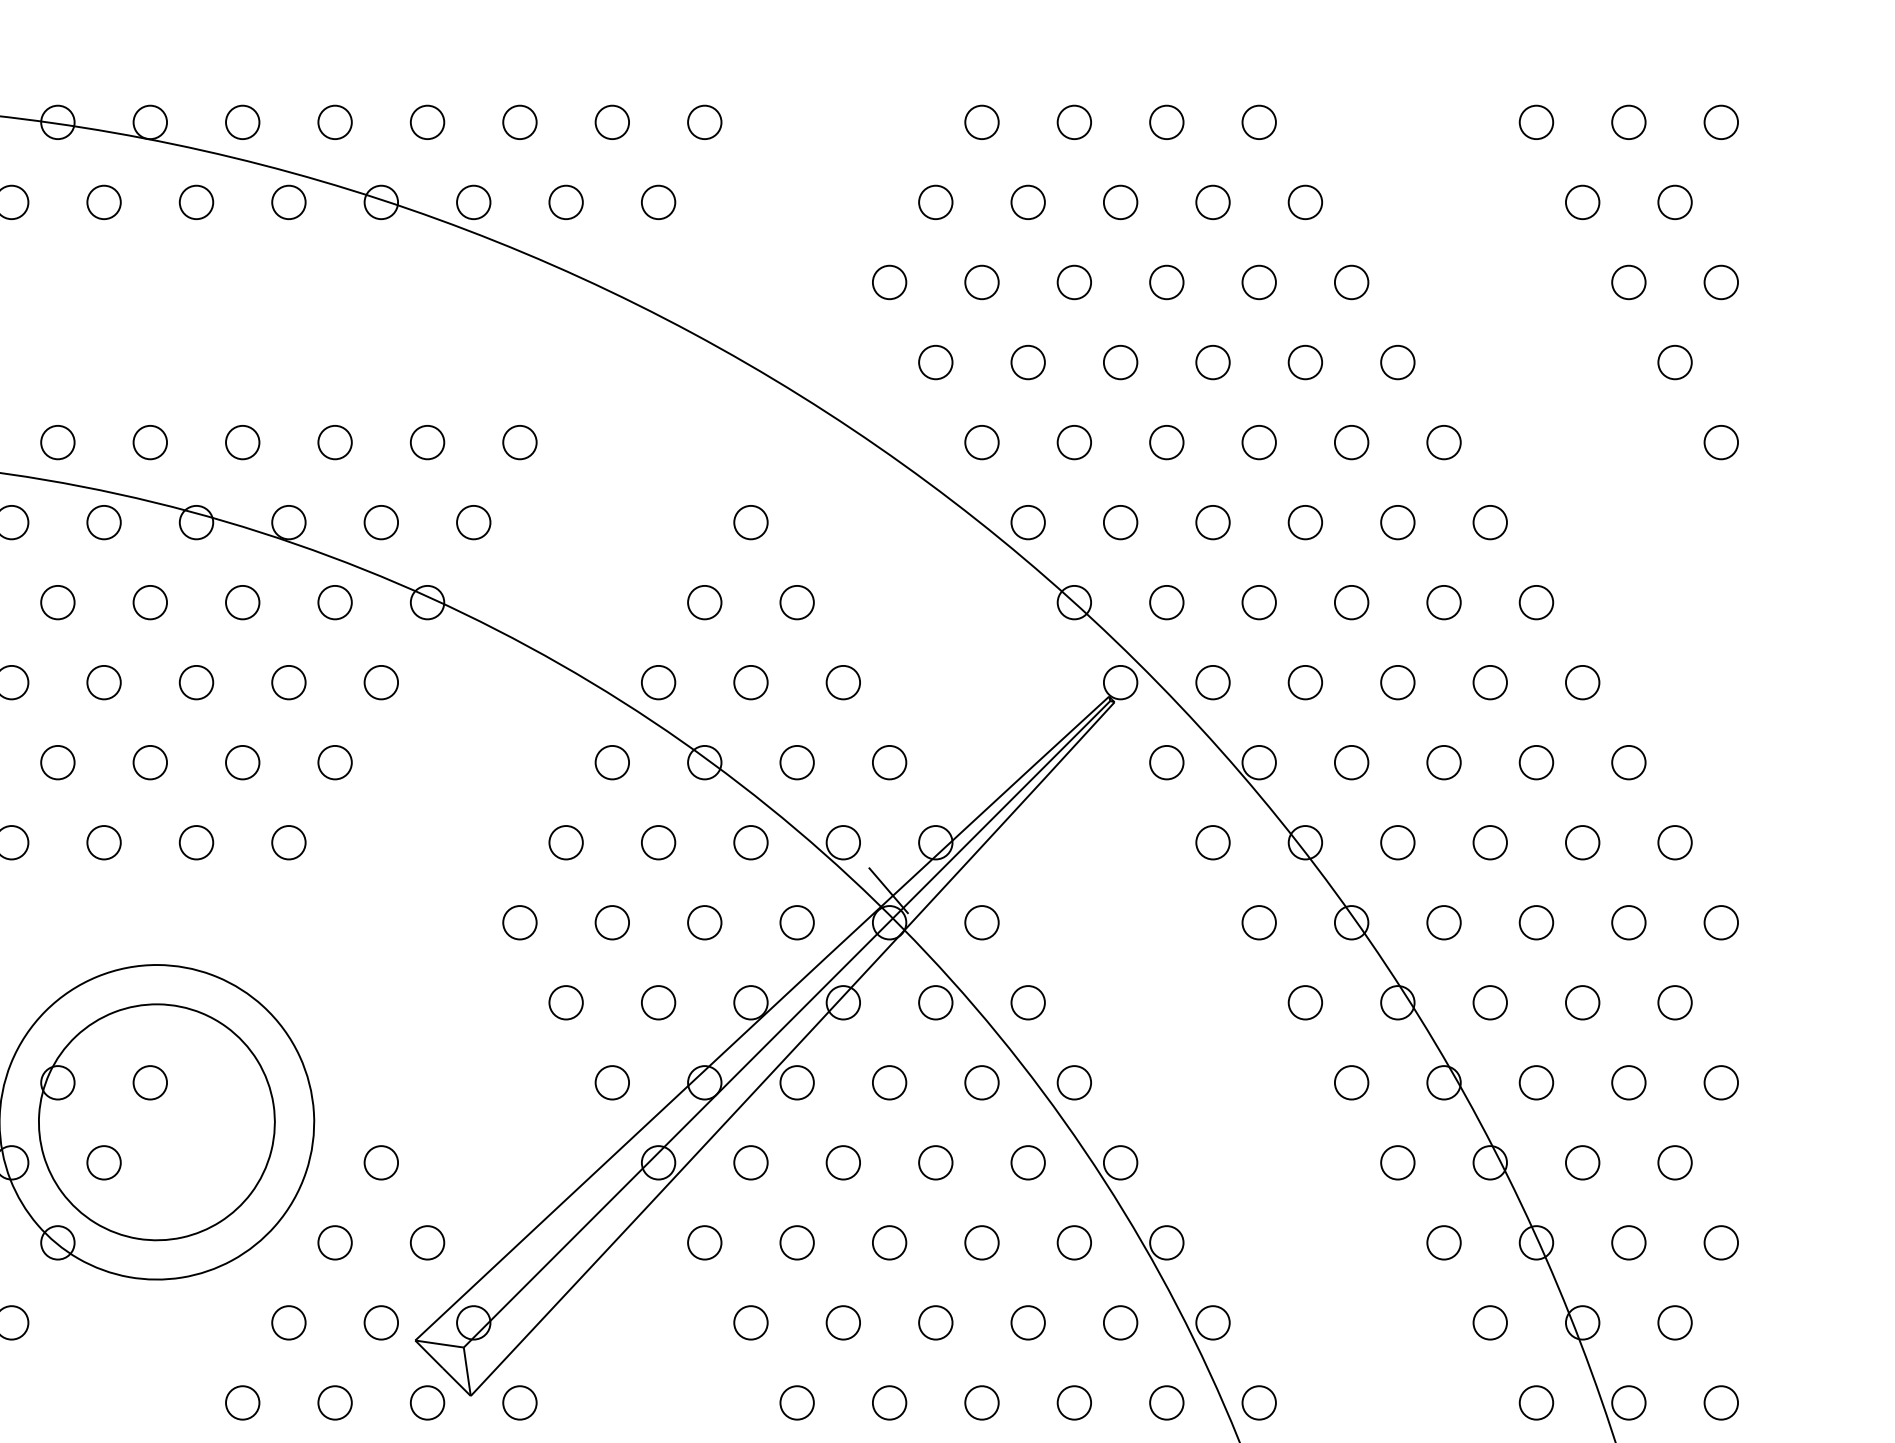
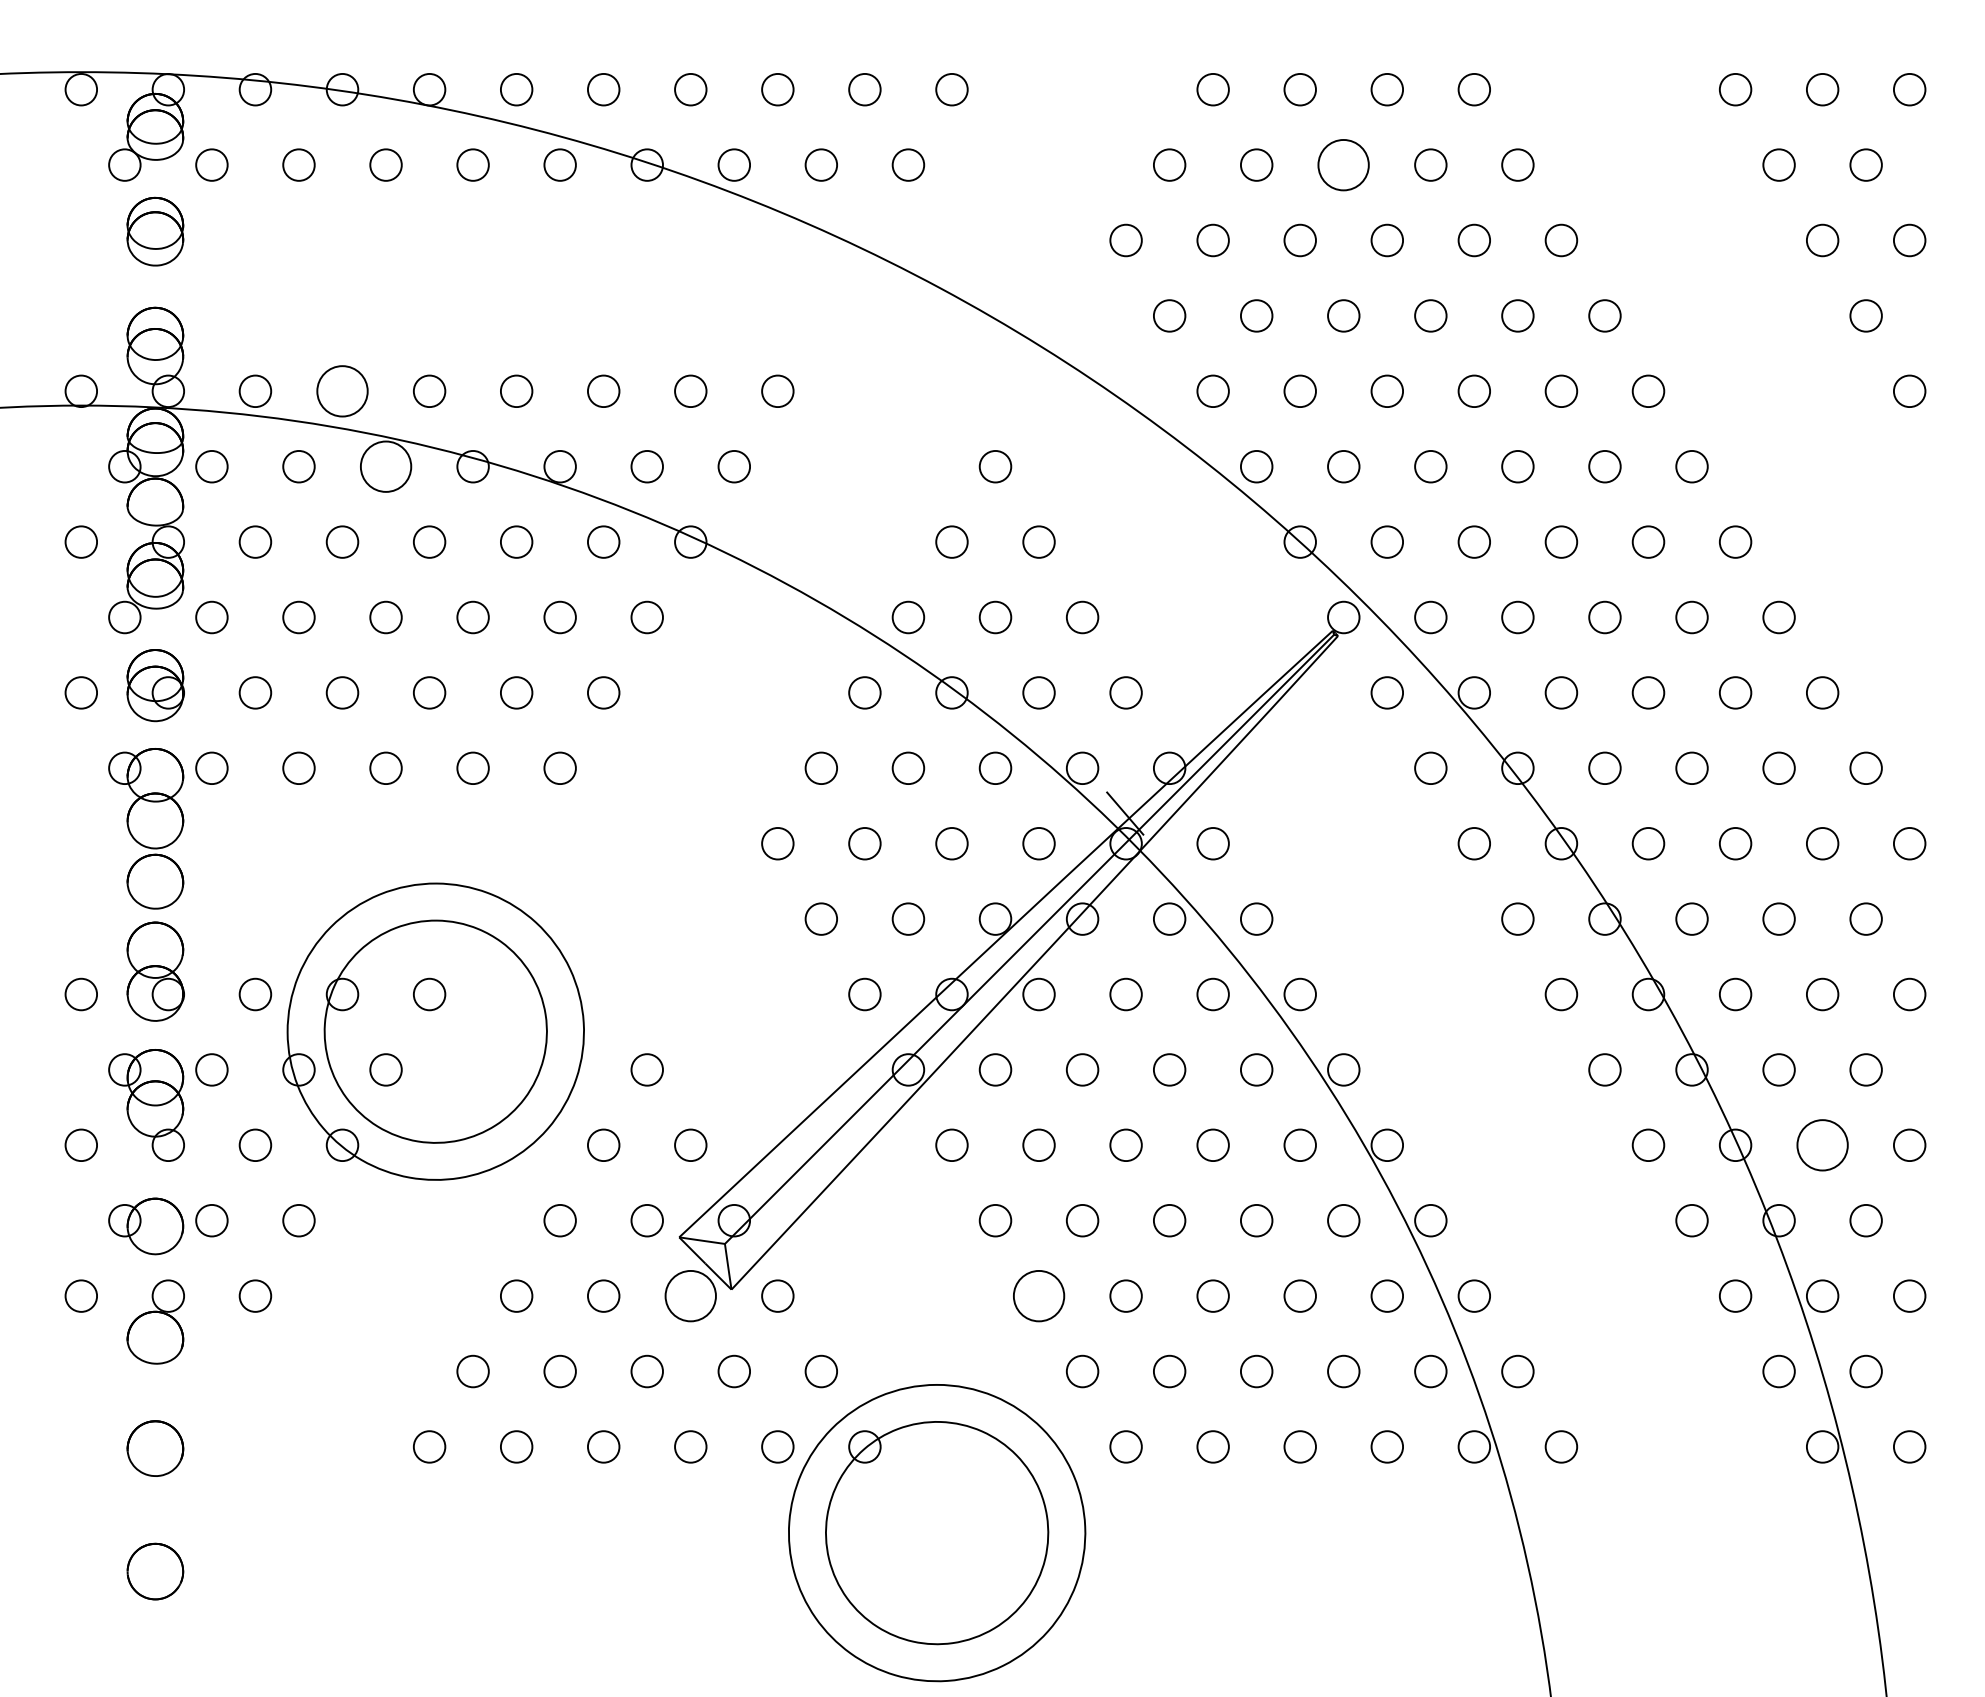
circle: (1120, 201) -> (1343, 164), size x1.6
circle: (57, 442) -> (342, 391), size x1.6
circle: (103, 522) -> (385, 466), size x1.6
circle: (1628, 1243) -> (1822, 1145), size x1.6
circle: (427, 1402) -> (690, 1295), size x1.6
circle: (796, 1402) -> (1038, 1295), size x1.6

